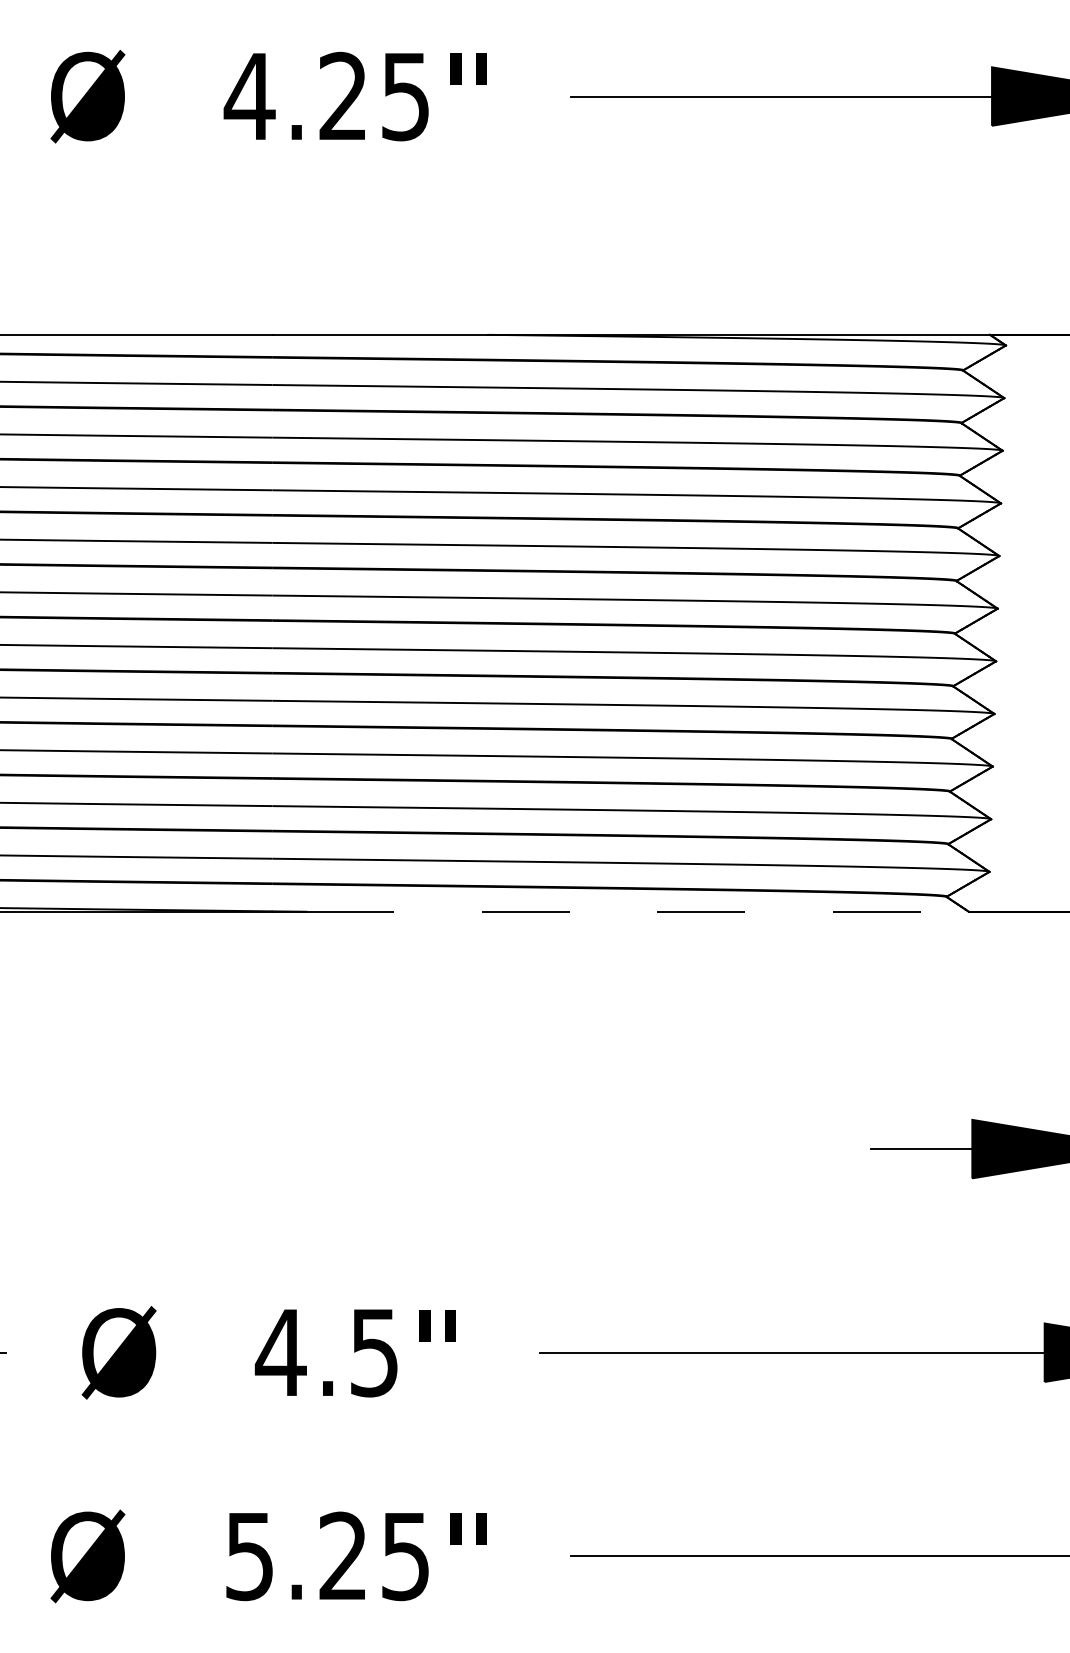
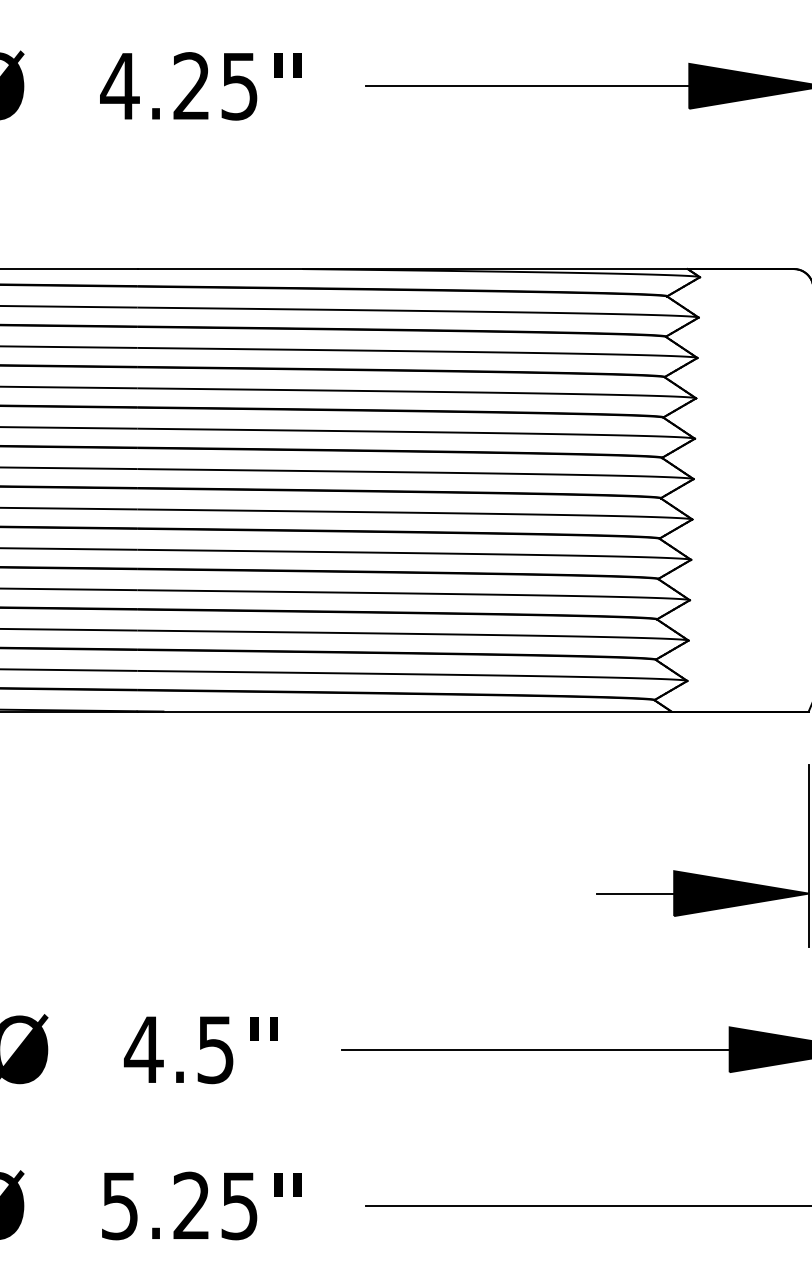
line: (638, 911) -> (418, 711), dashed -> solid

